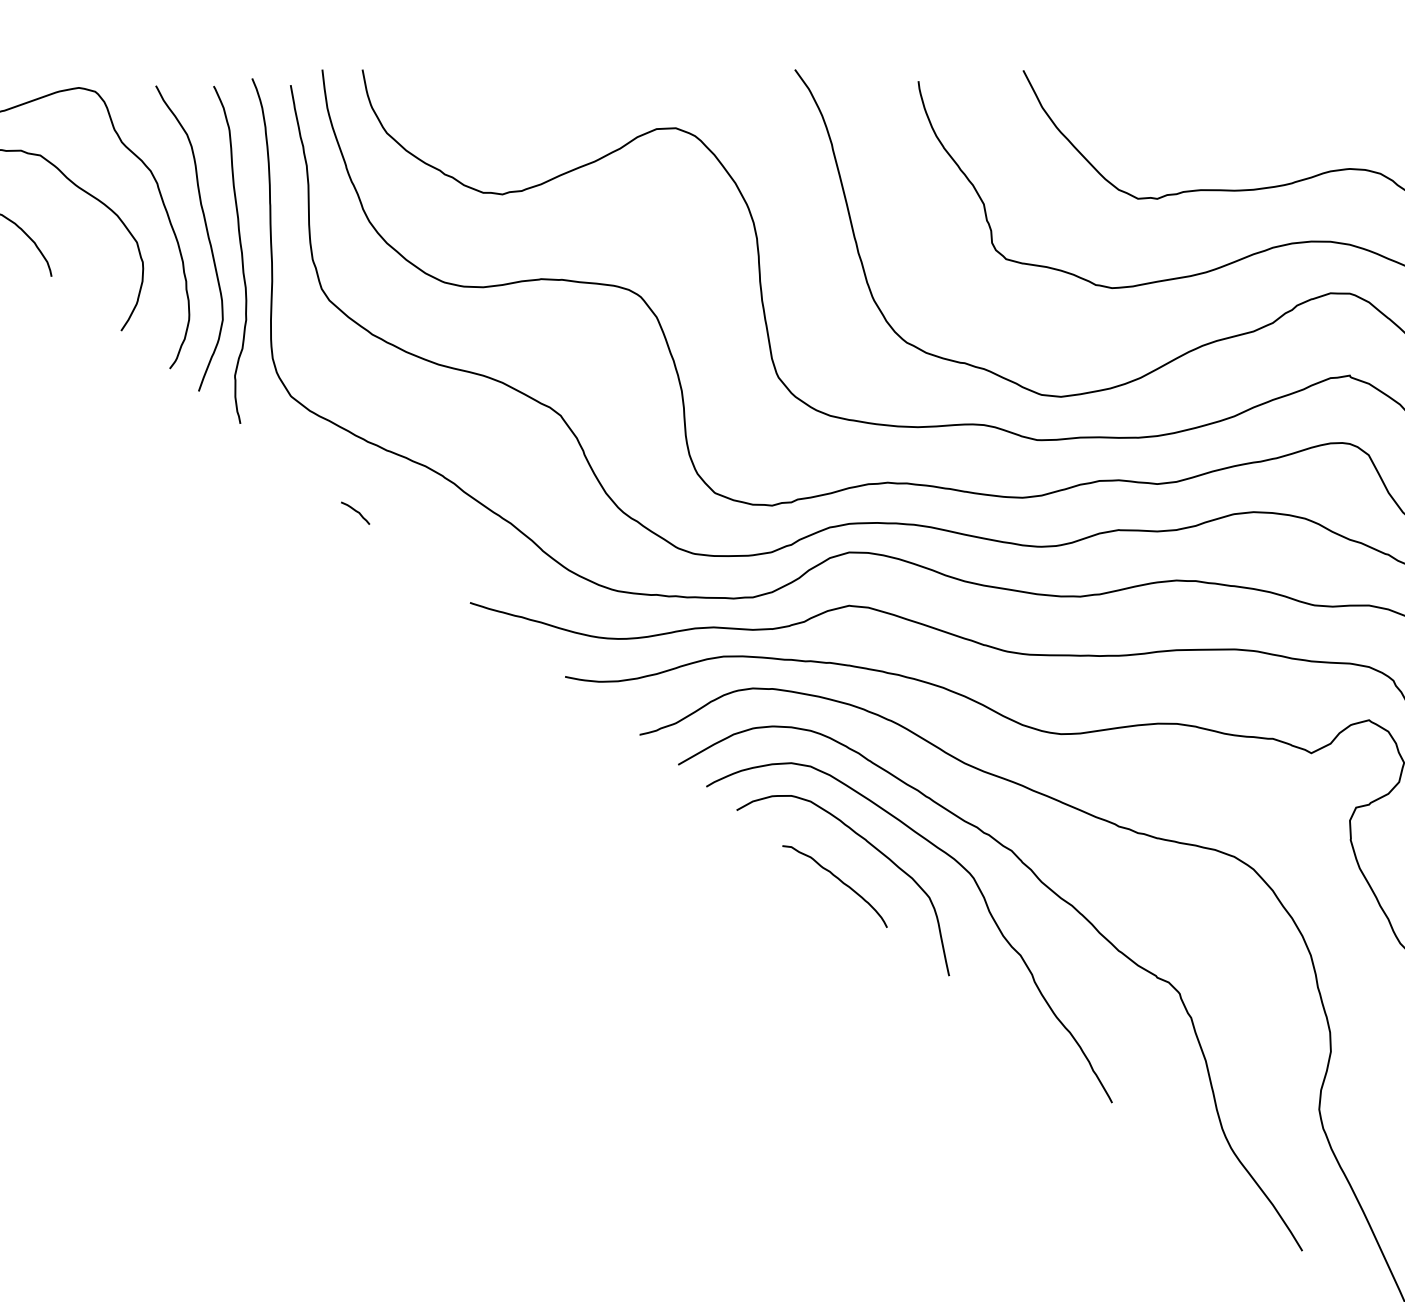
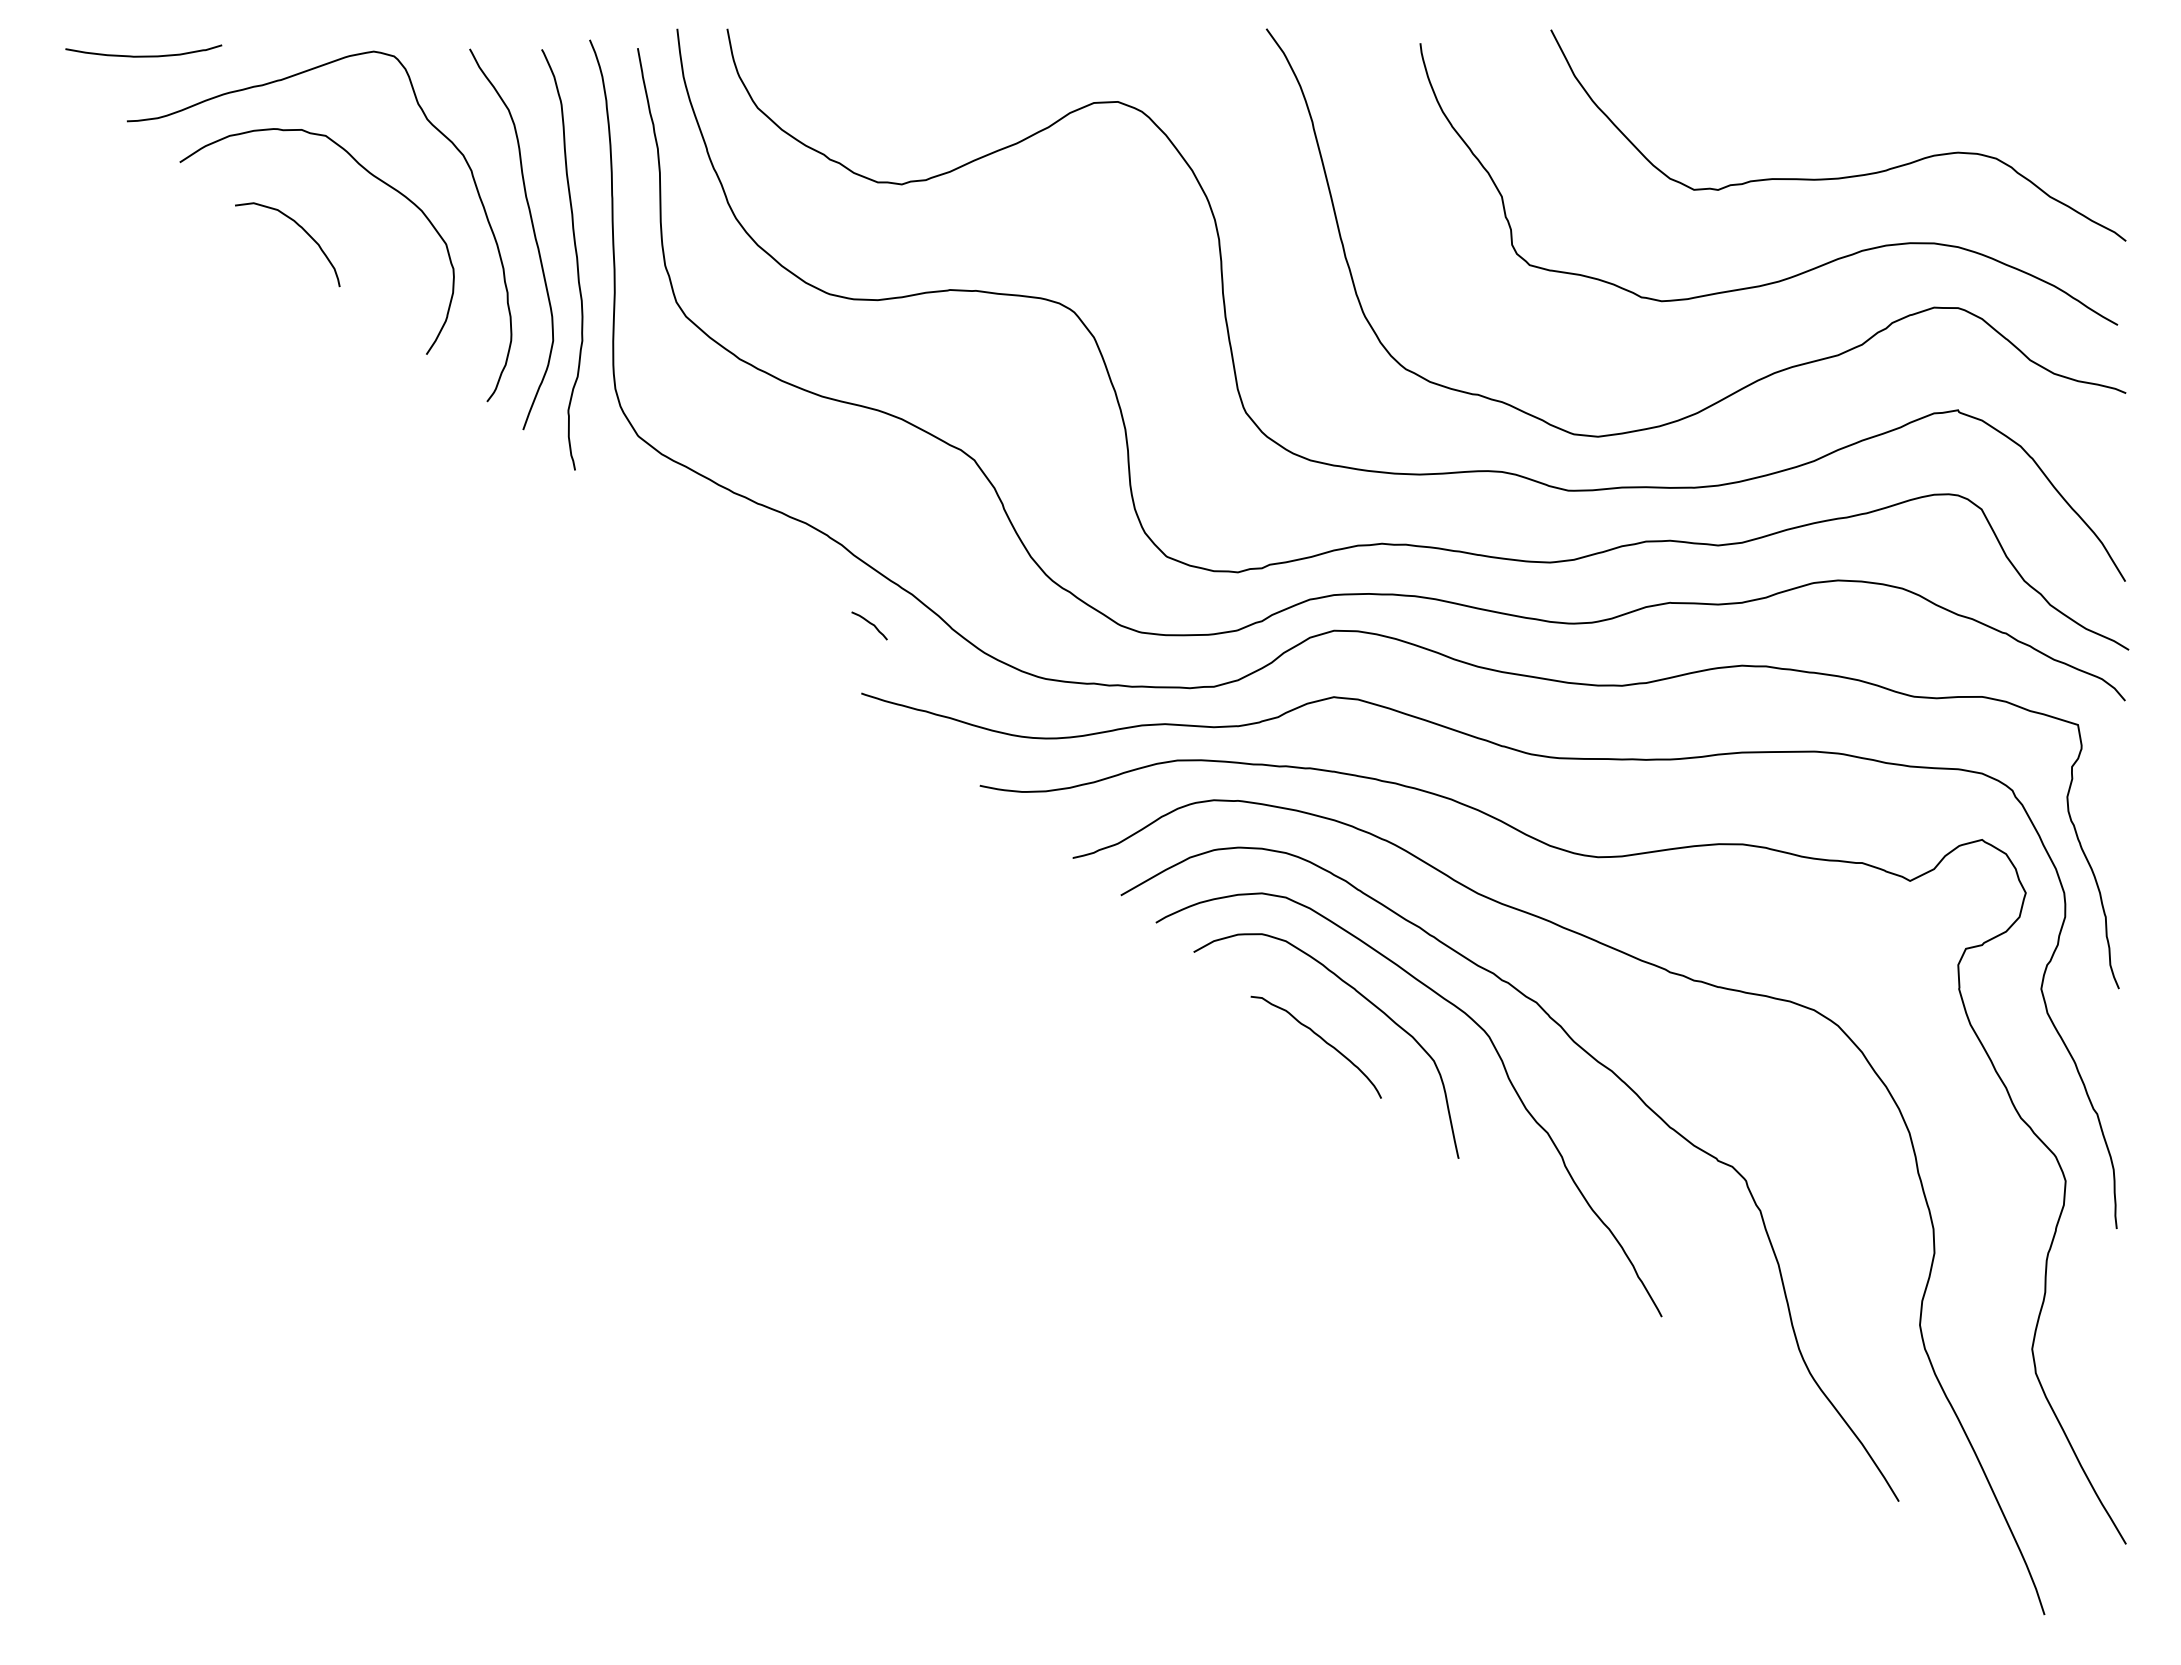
curve: (356, 512) -> (870, 624), moved

